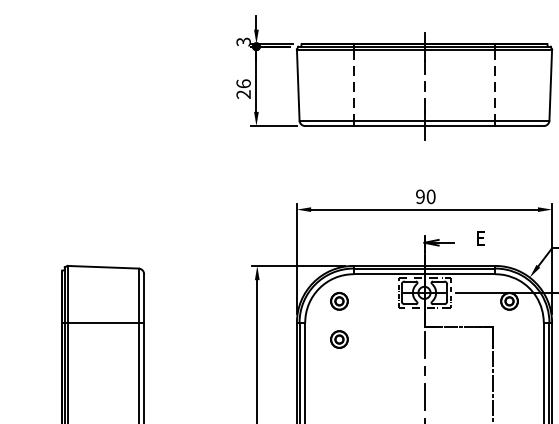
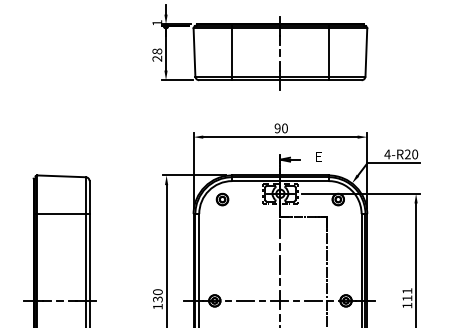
text: (243, 41) -> (157, 22), 3 -> 1
text: (243, 83) -> (157, 51), 26 -> 28
line: (354, 85) -> (232, 52), dashed -> solid
line: (495, 85) -> (328, 52), dashed -> solid
part: (339, 339) -> (222, 225), removed

